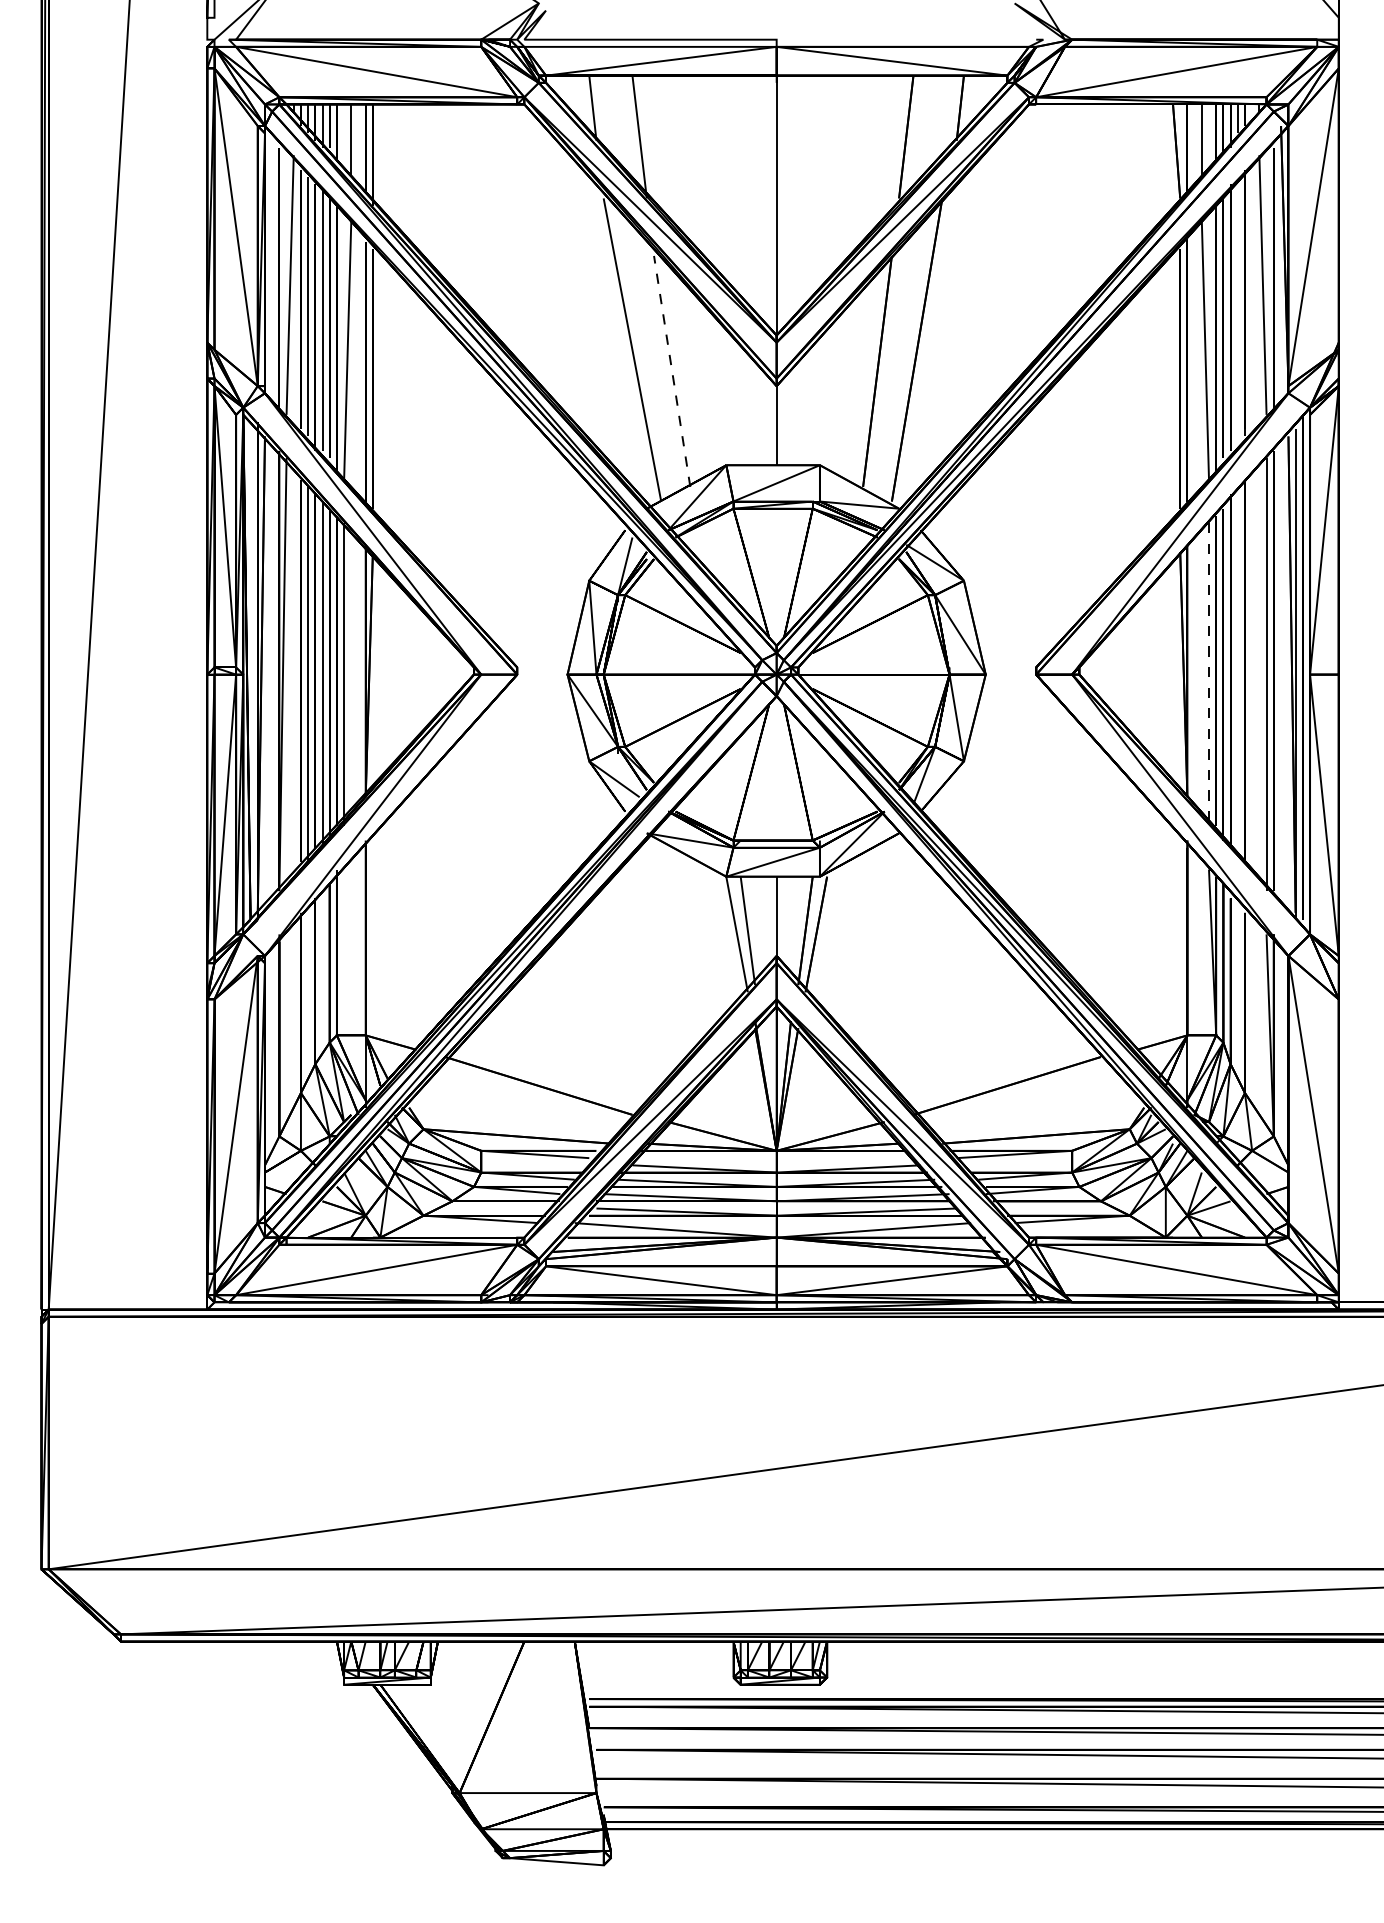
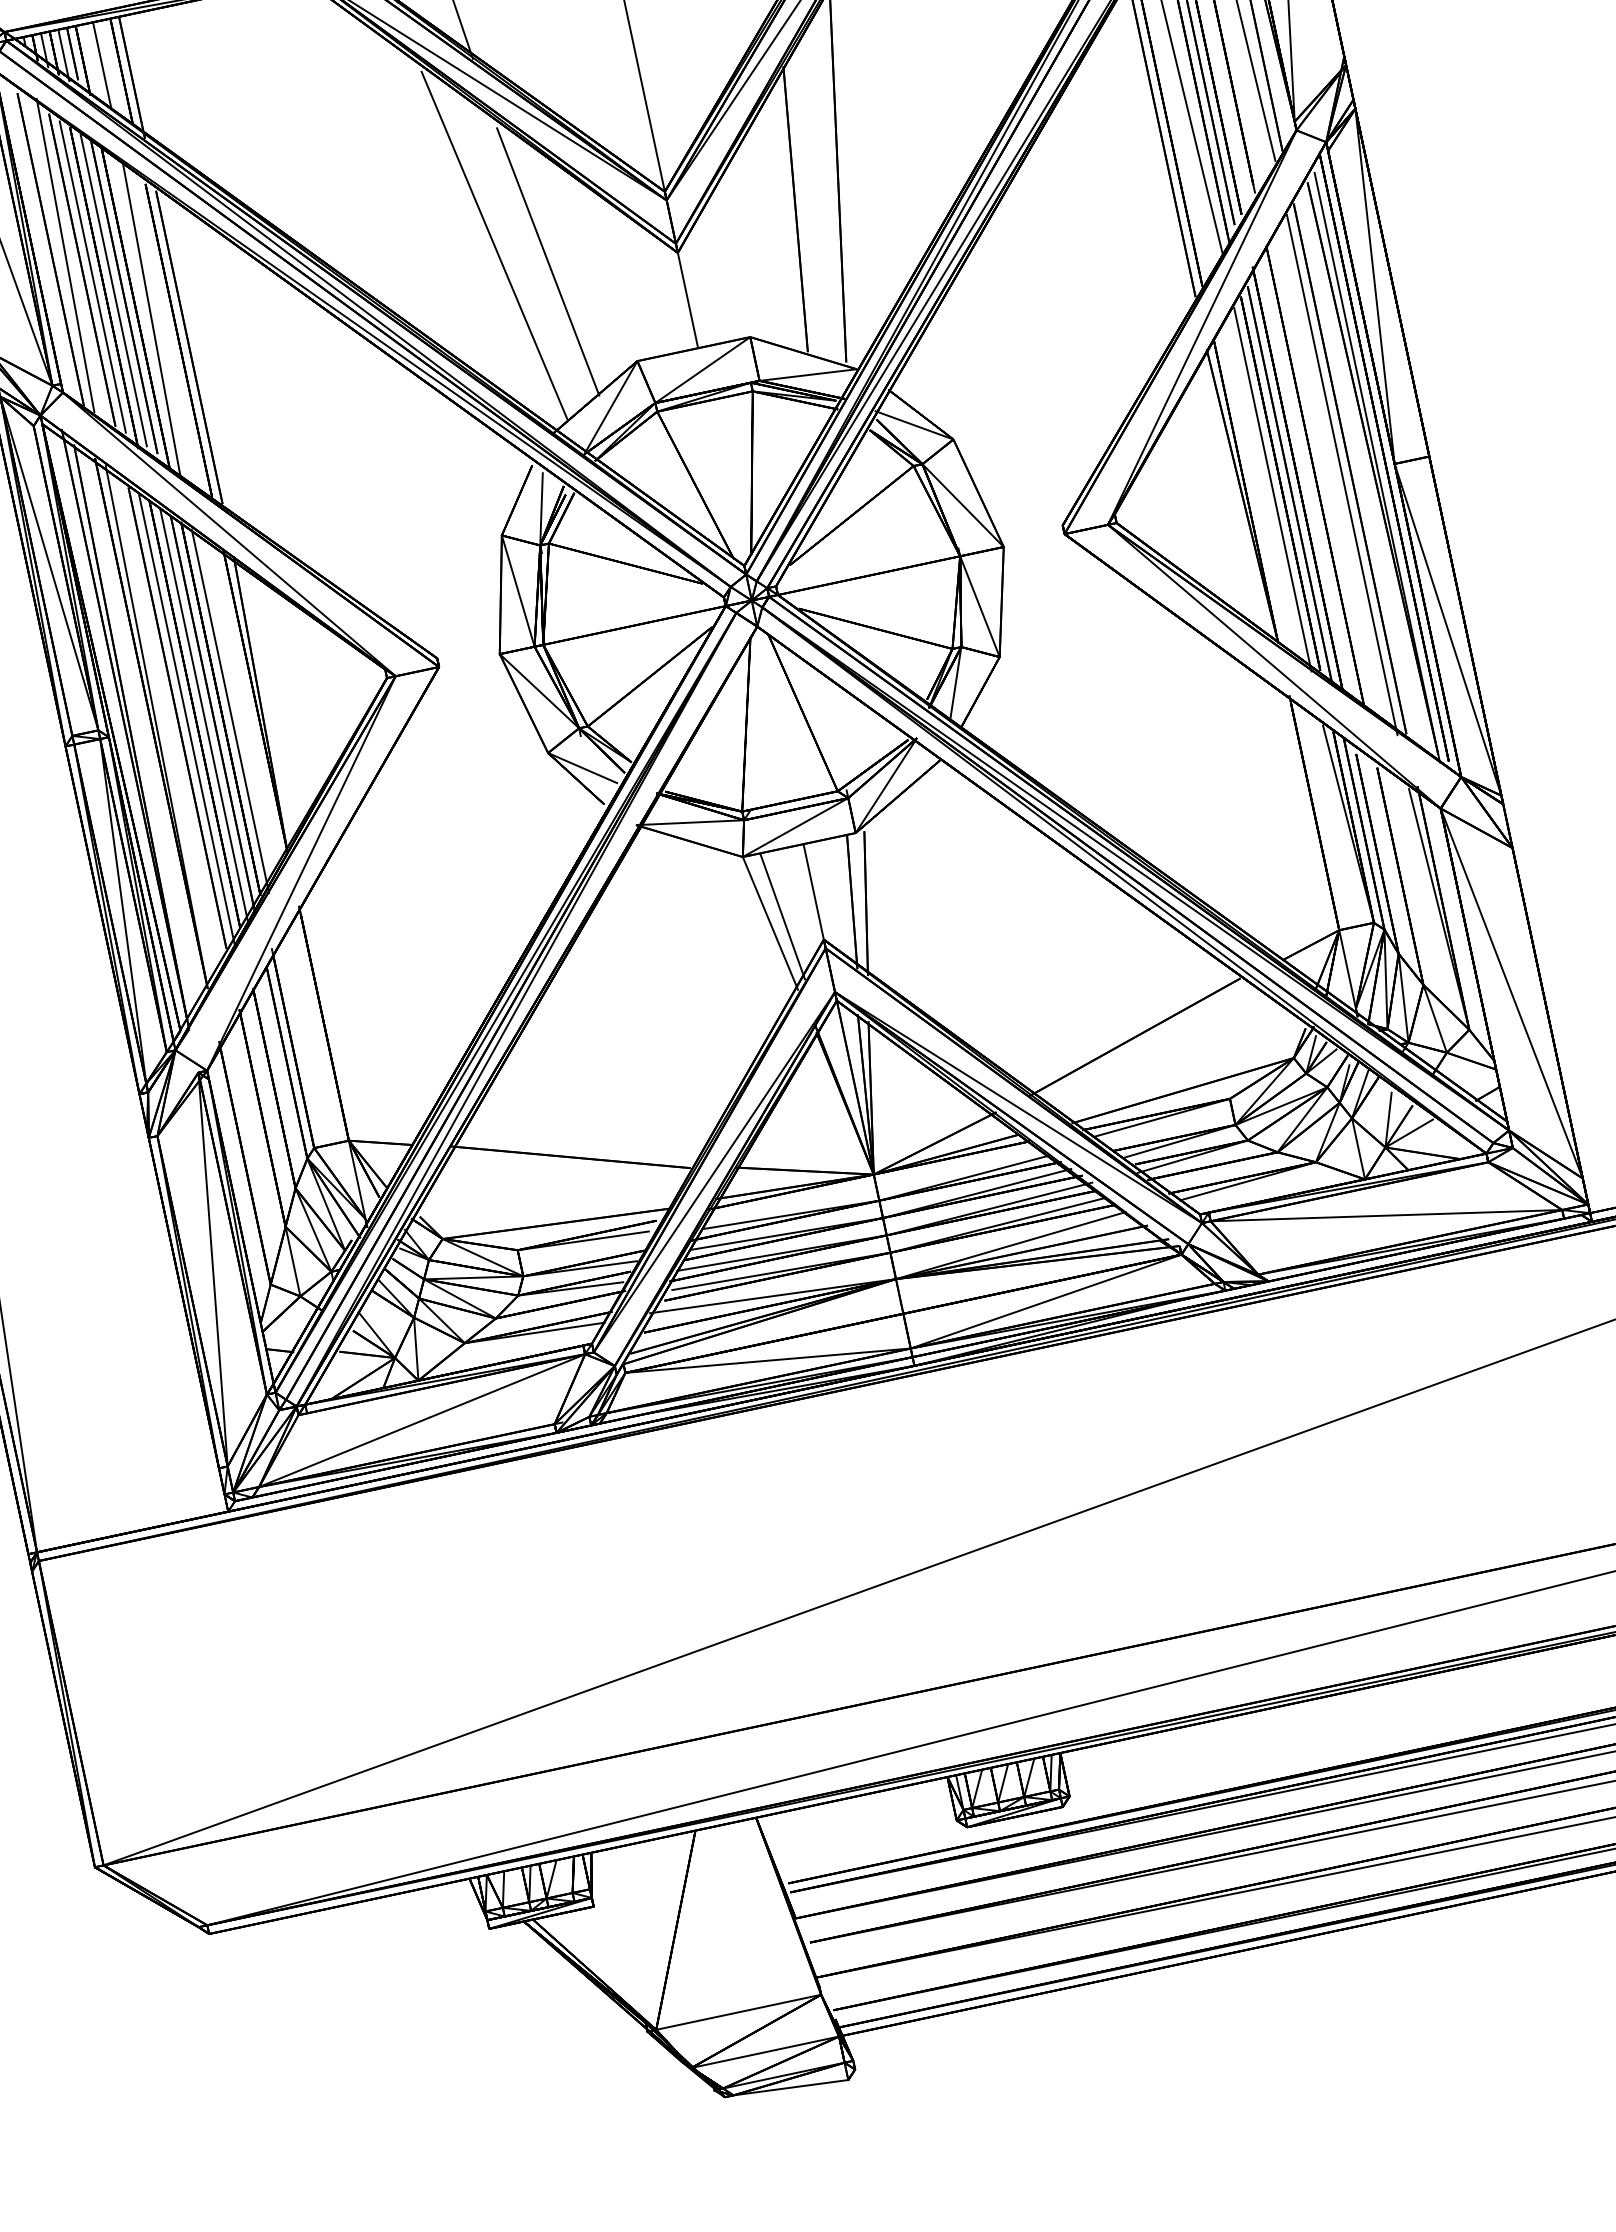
line: (672, 371) -> (548, 261), dashed -> solid
line: (1209, 674) -> (1273, 489), dashed -> solid

